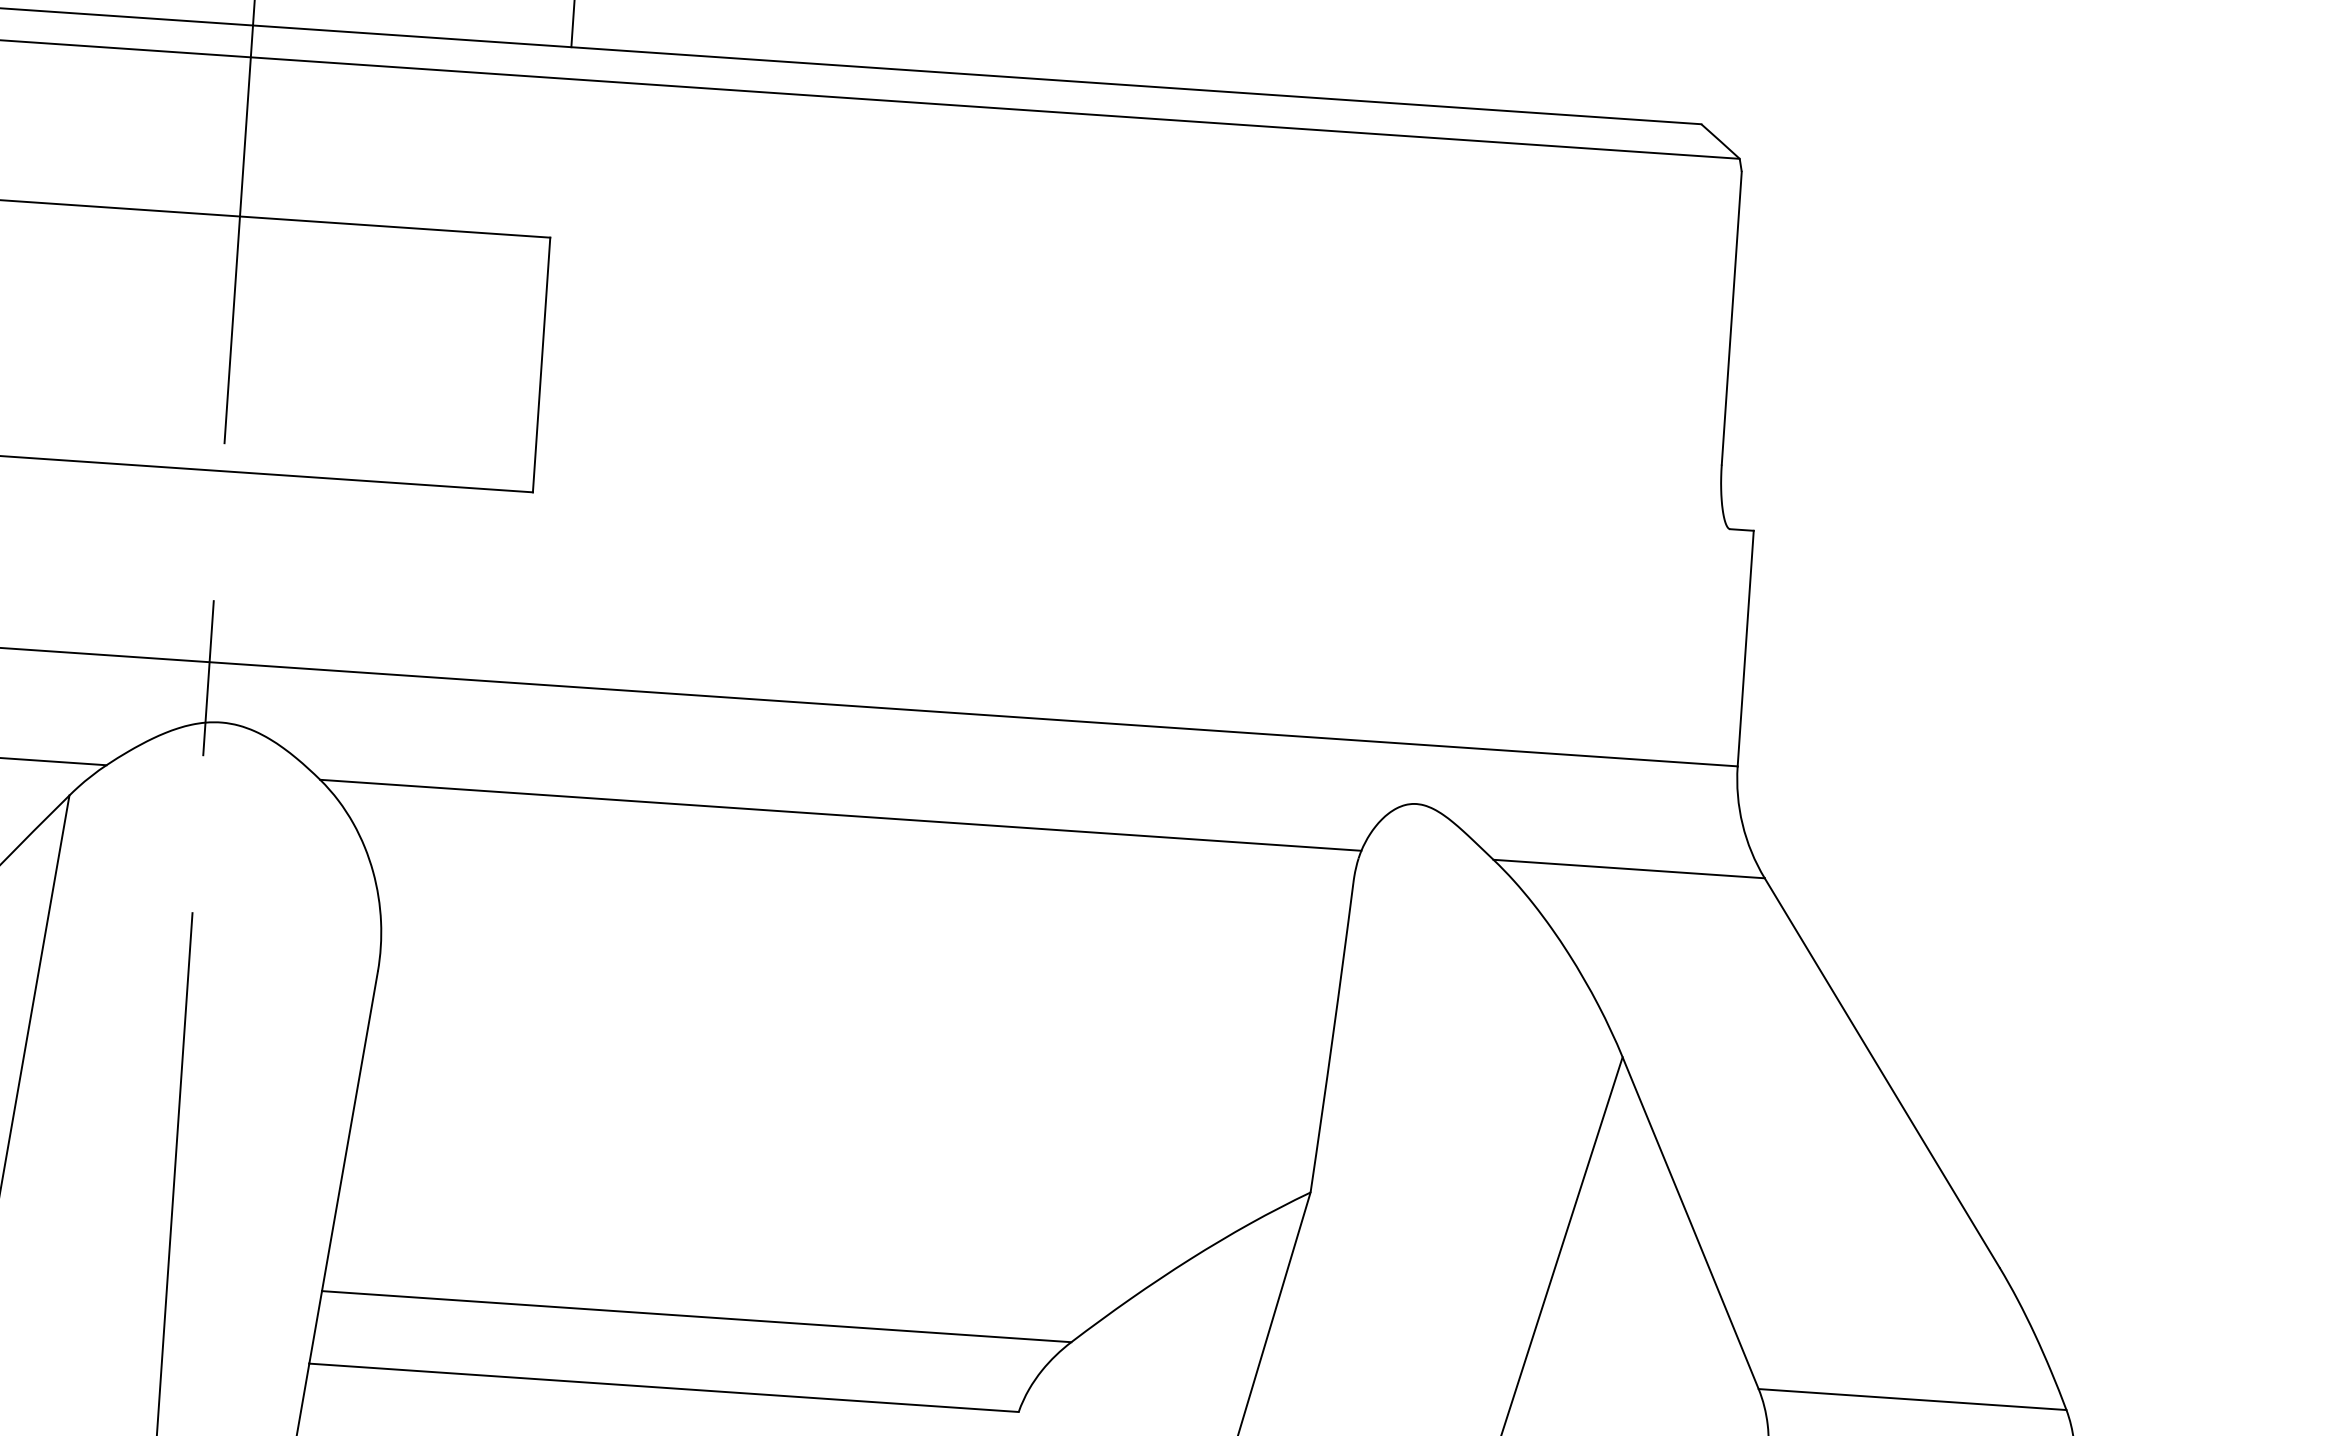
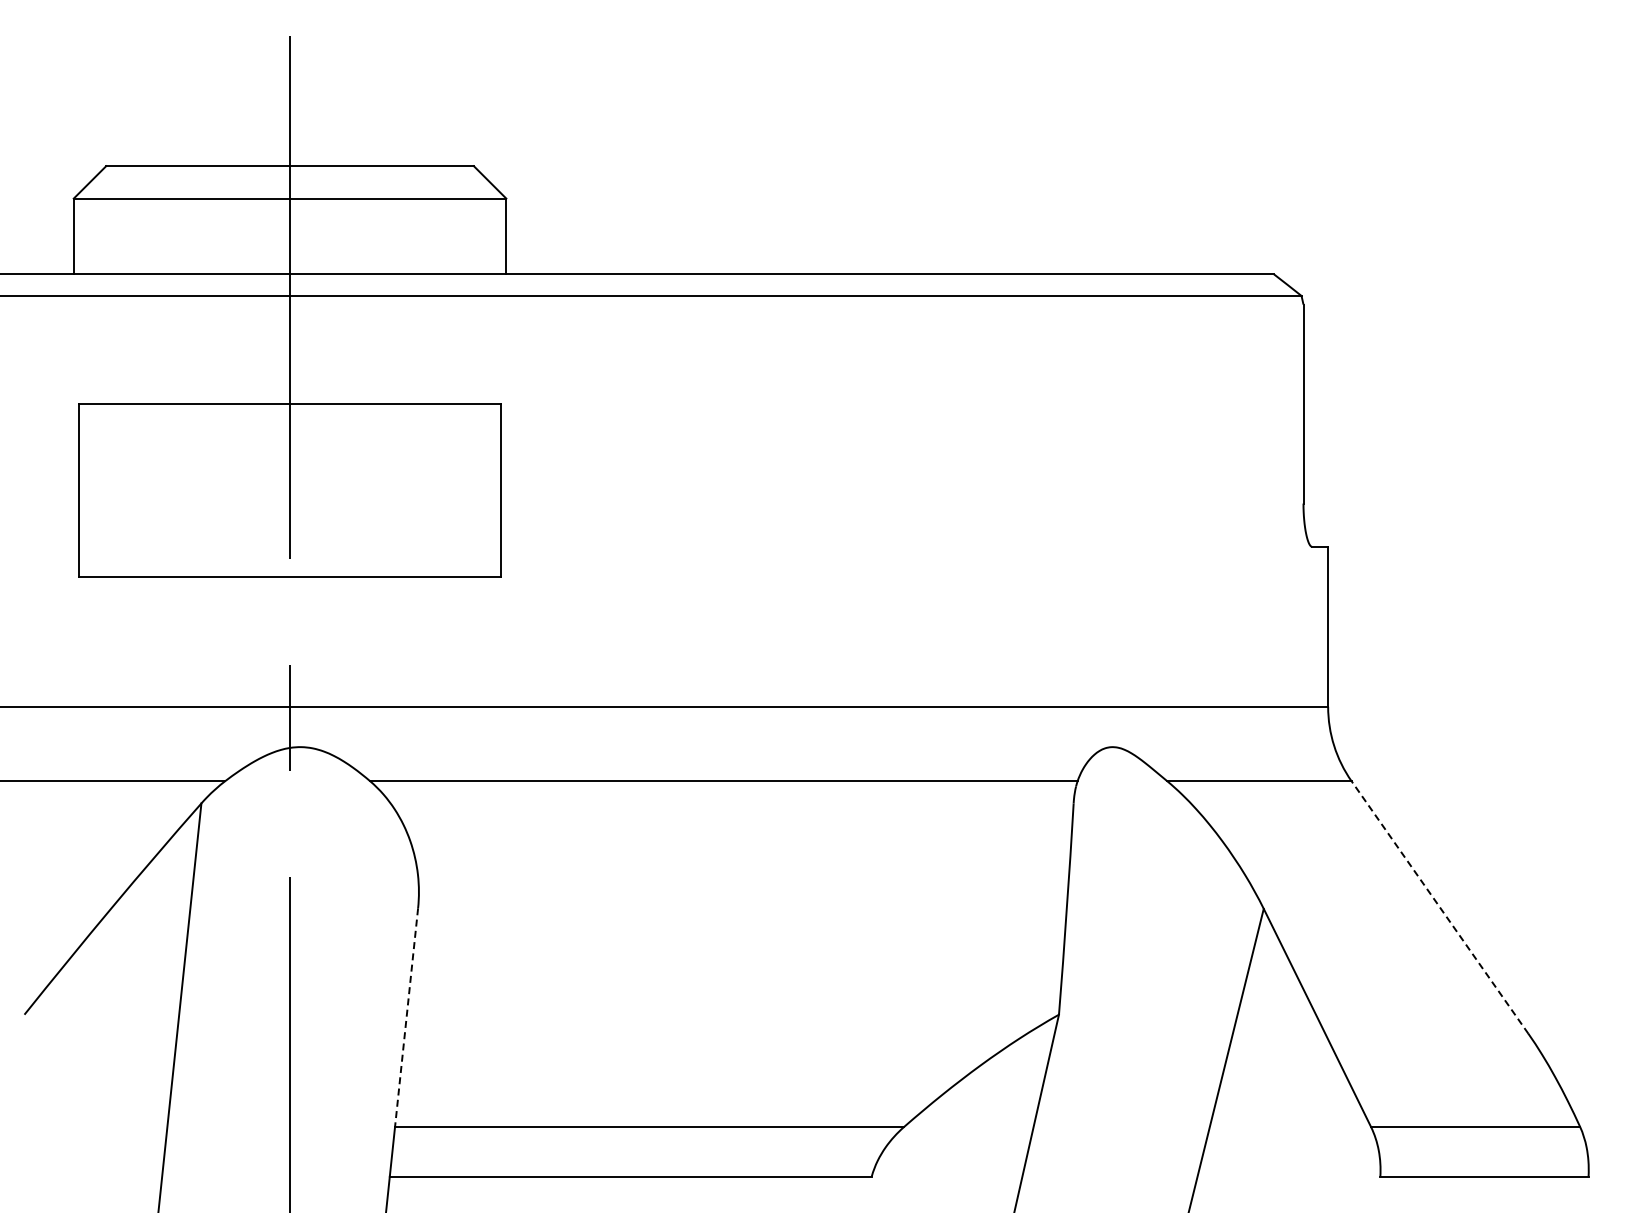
line: (1881, 1072) -> (1439, 907), solid -> dashed
line: (349, 1131) -> (406, 1017), solid -> dashed

